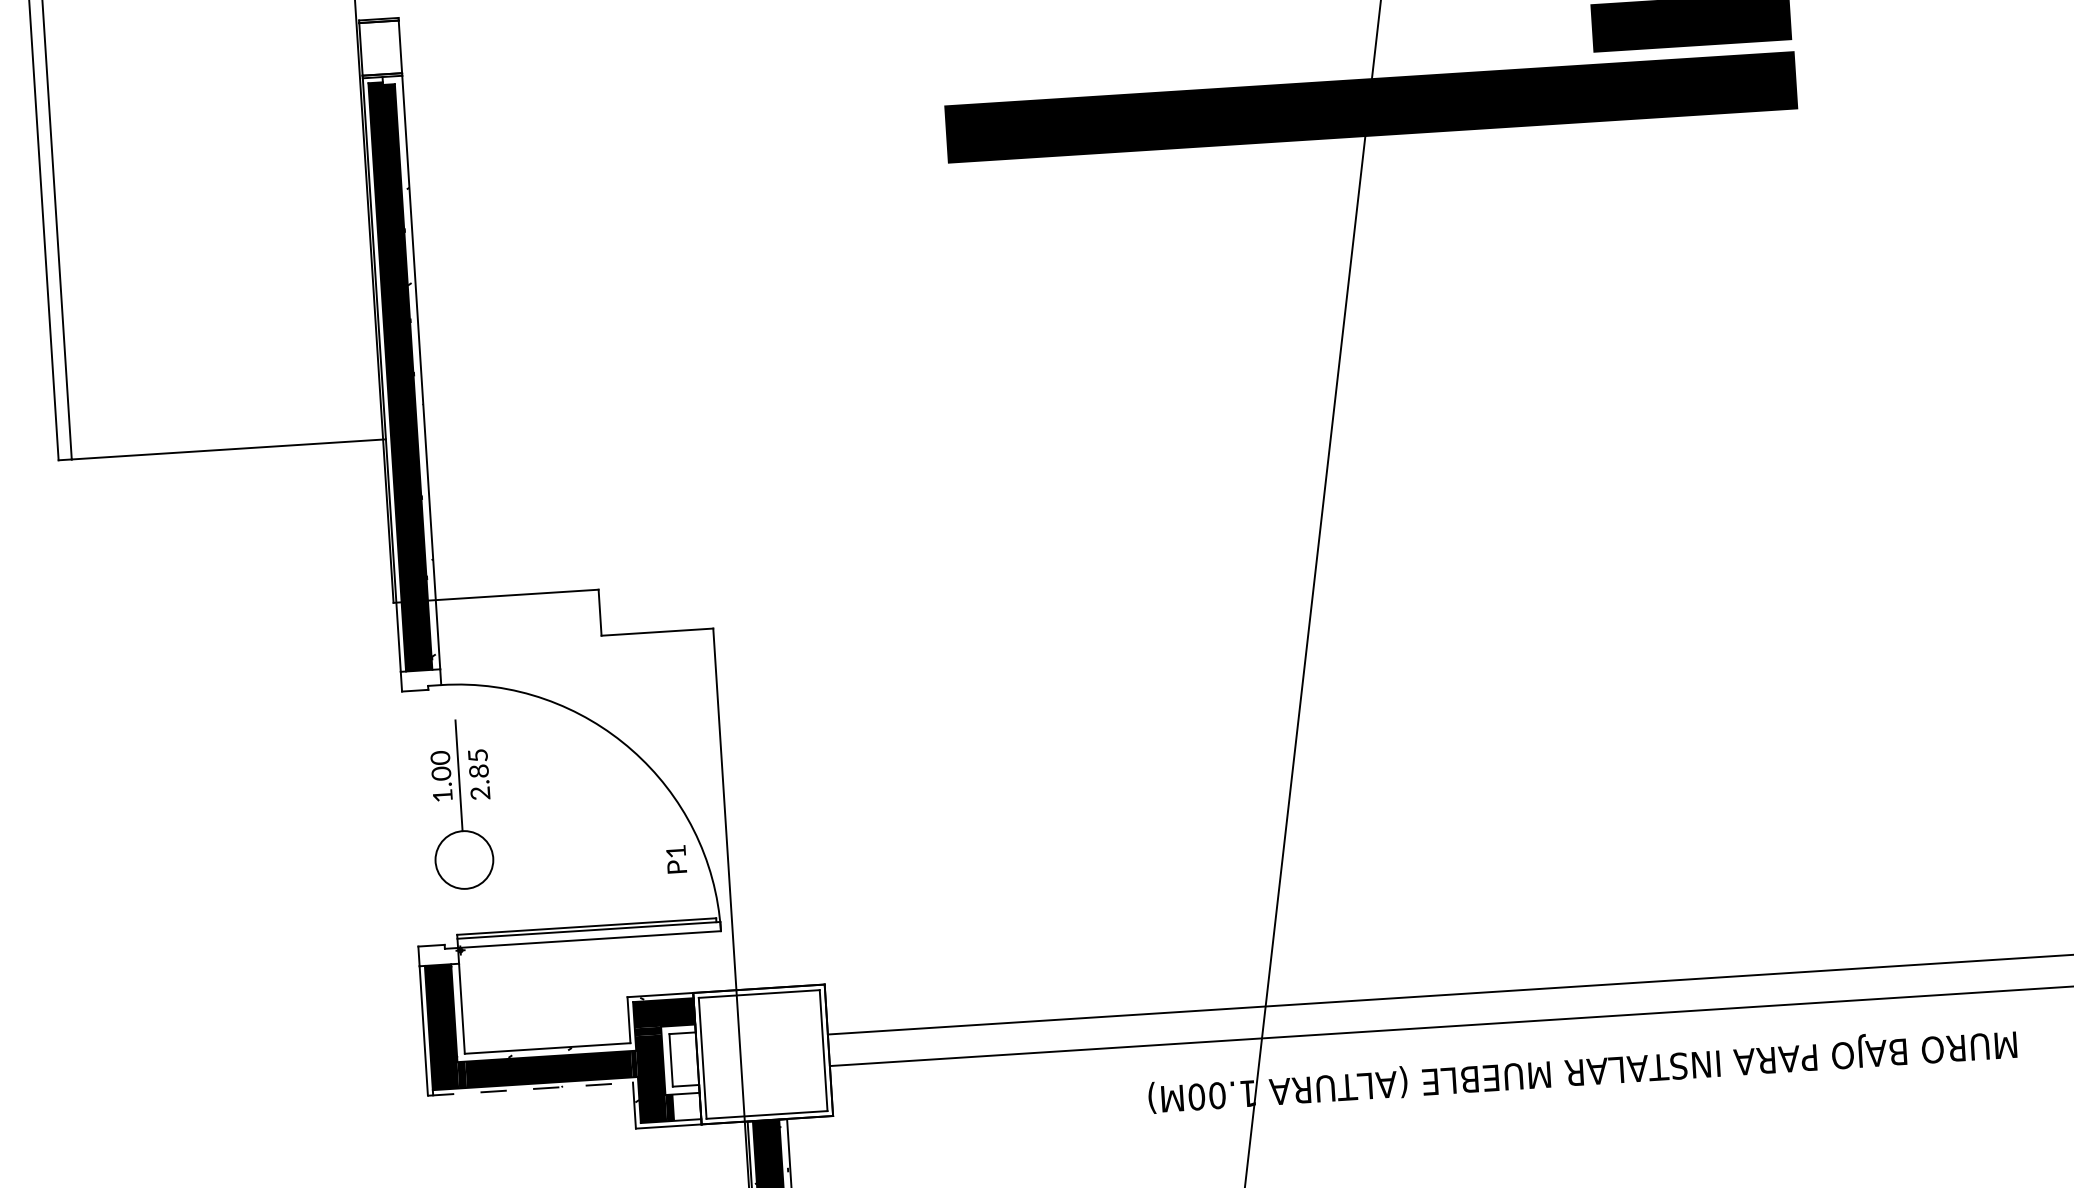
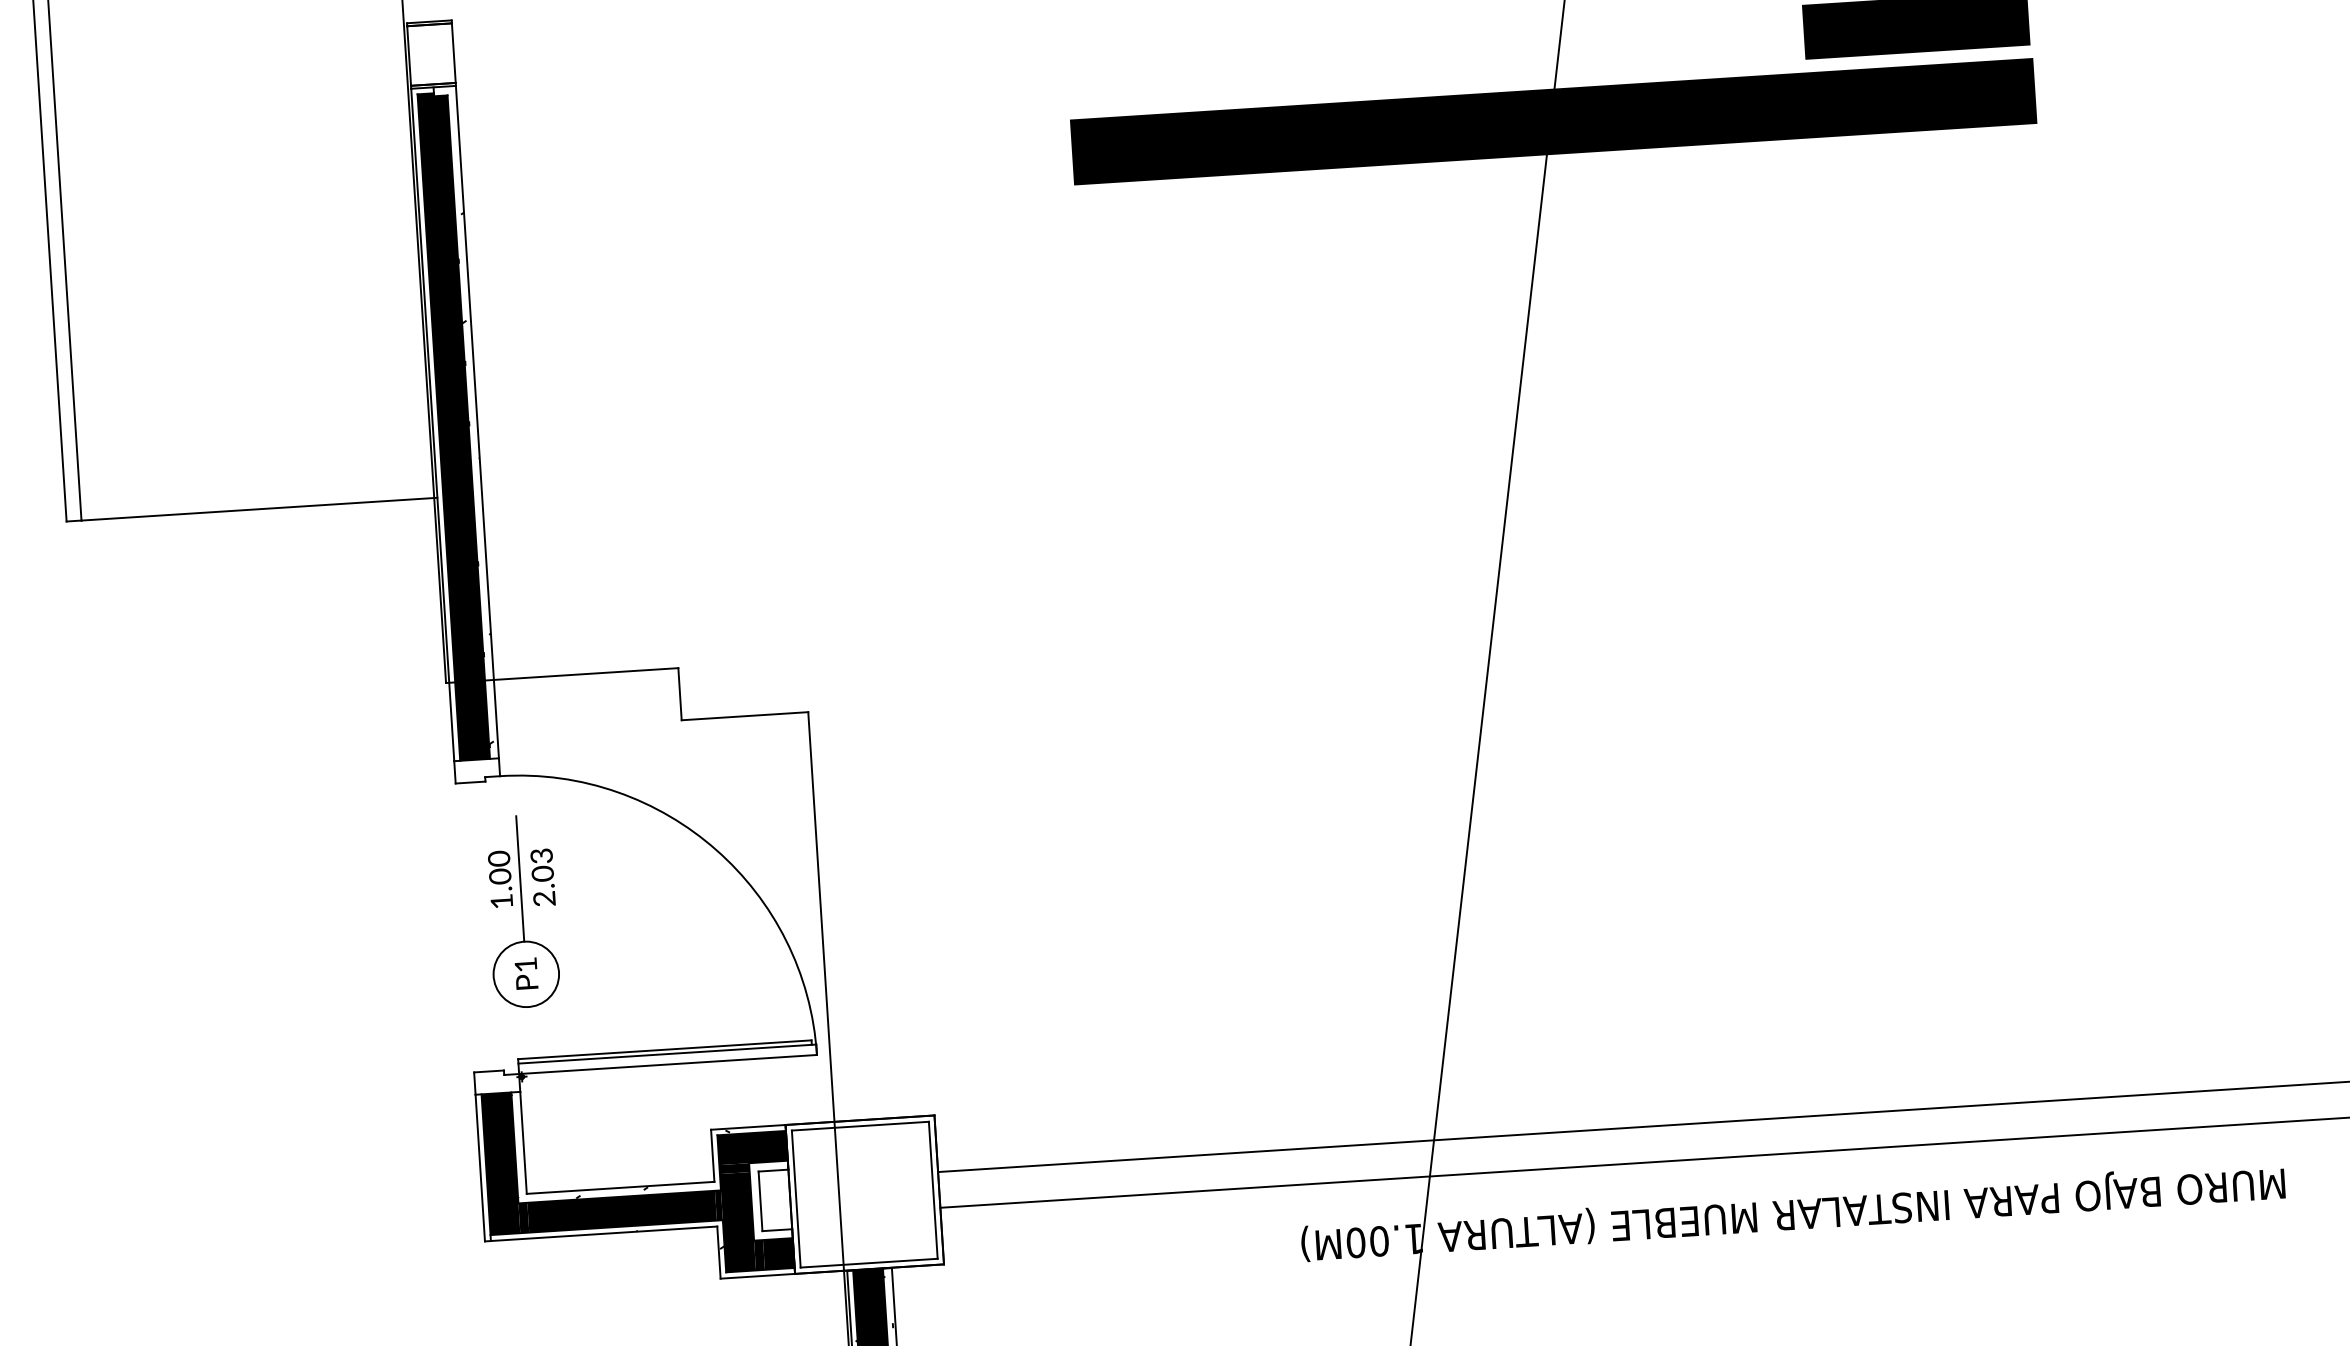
text: (478, 763) -> (542, 865), 2.85 -> 2.03
text: (676, 859) -> (526, 973), moved
line: (530, 1089) -> (601, 1234), dashed -> solid
fill: (687, 1106) -> (779, 1253), added

